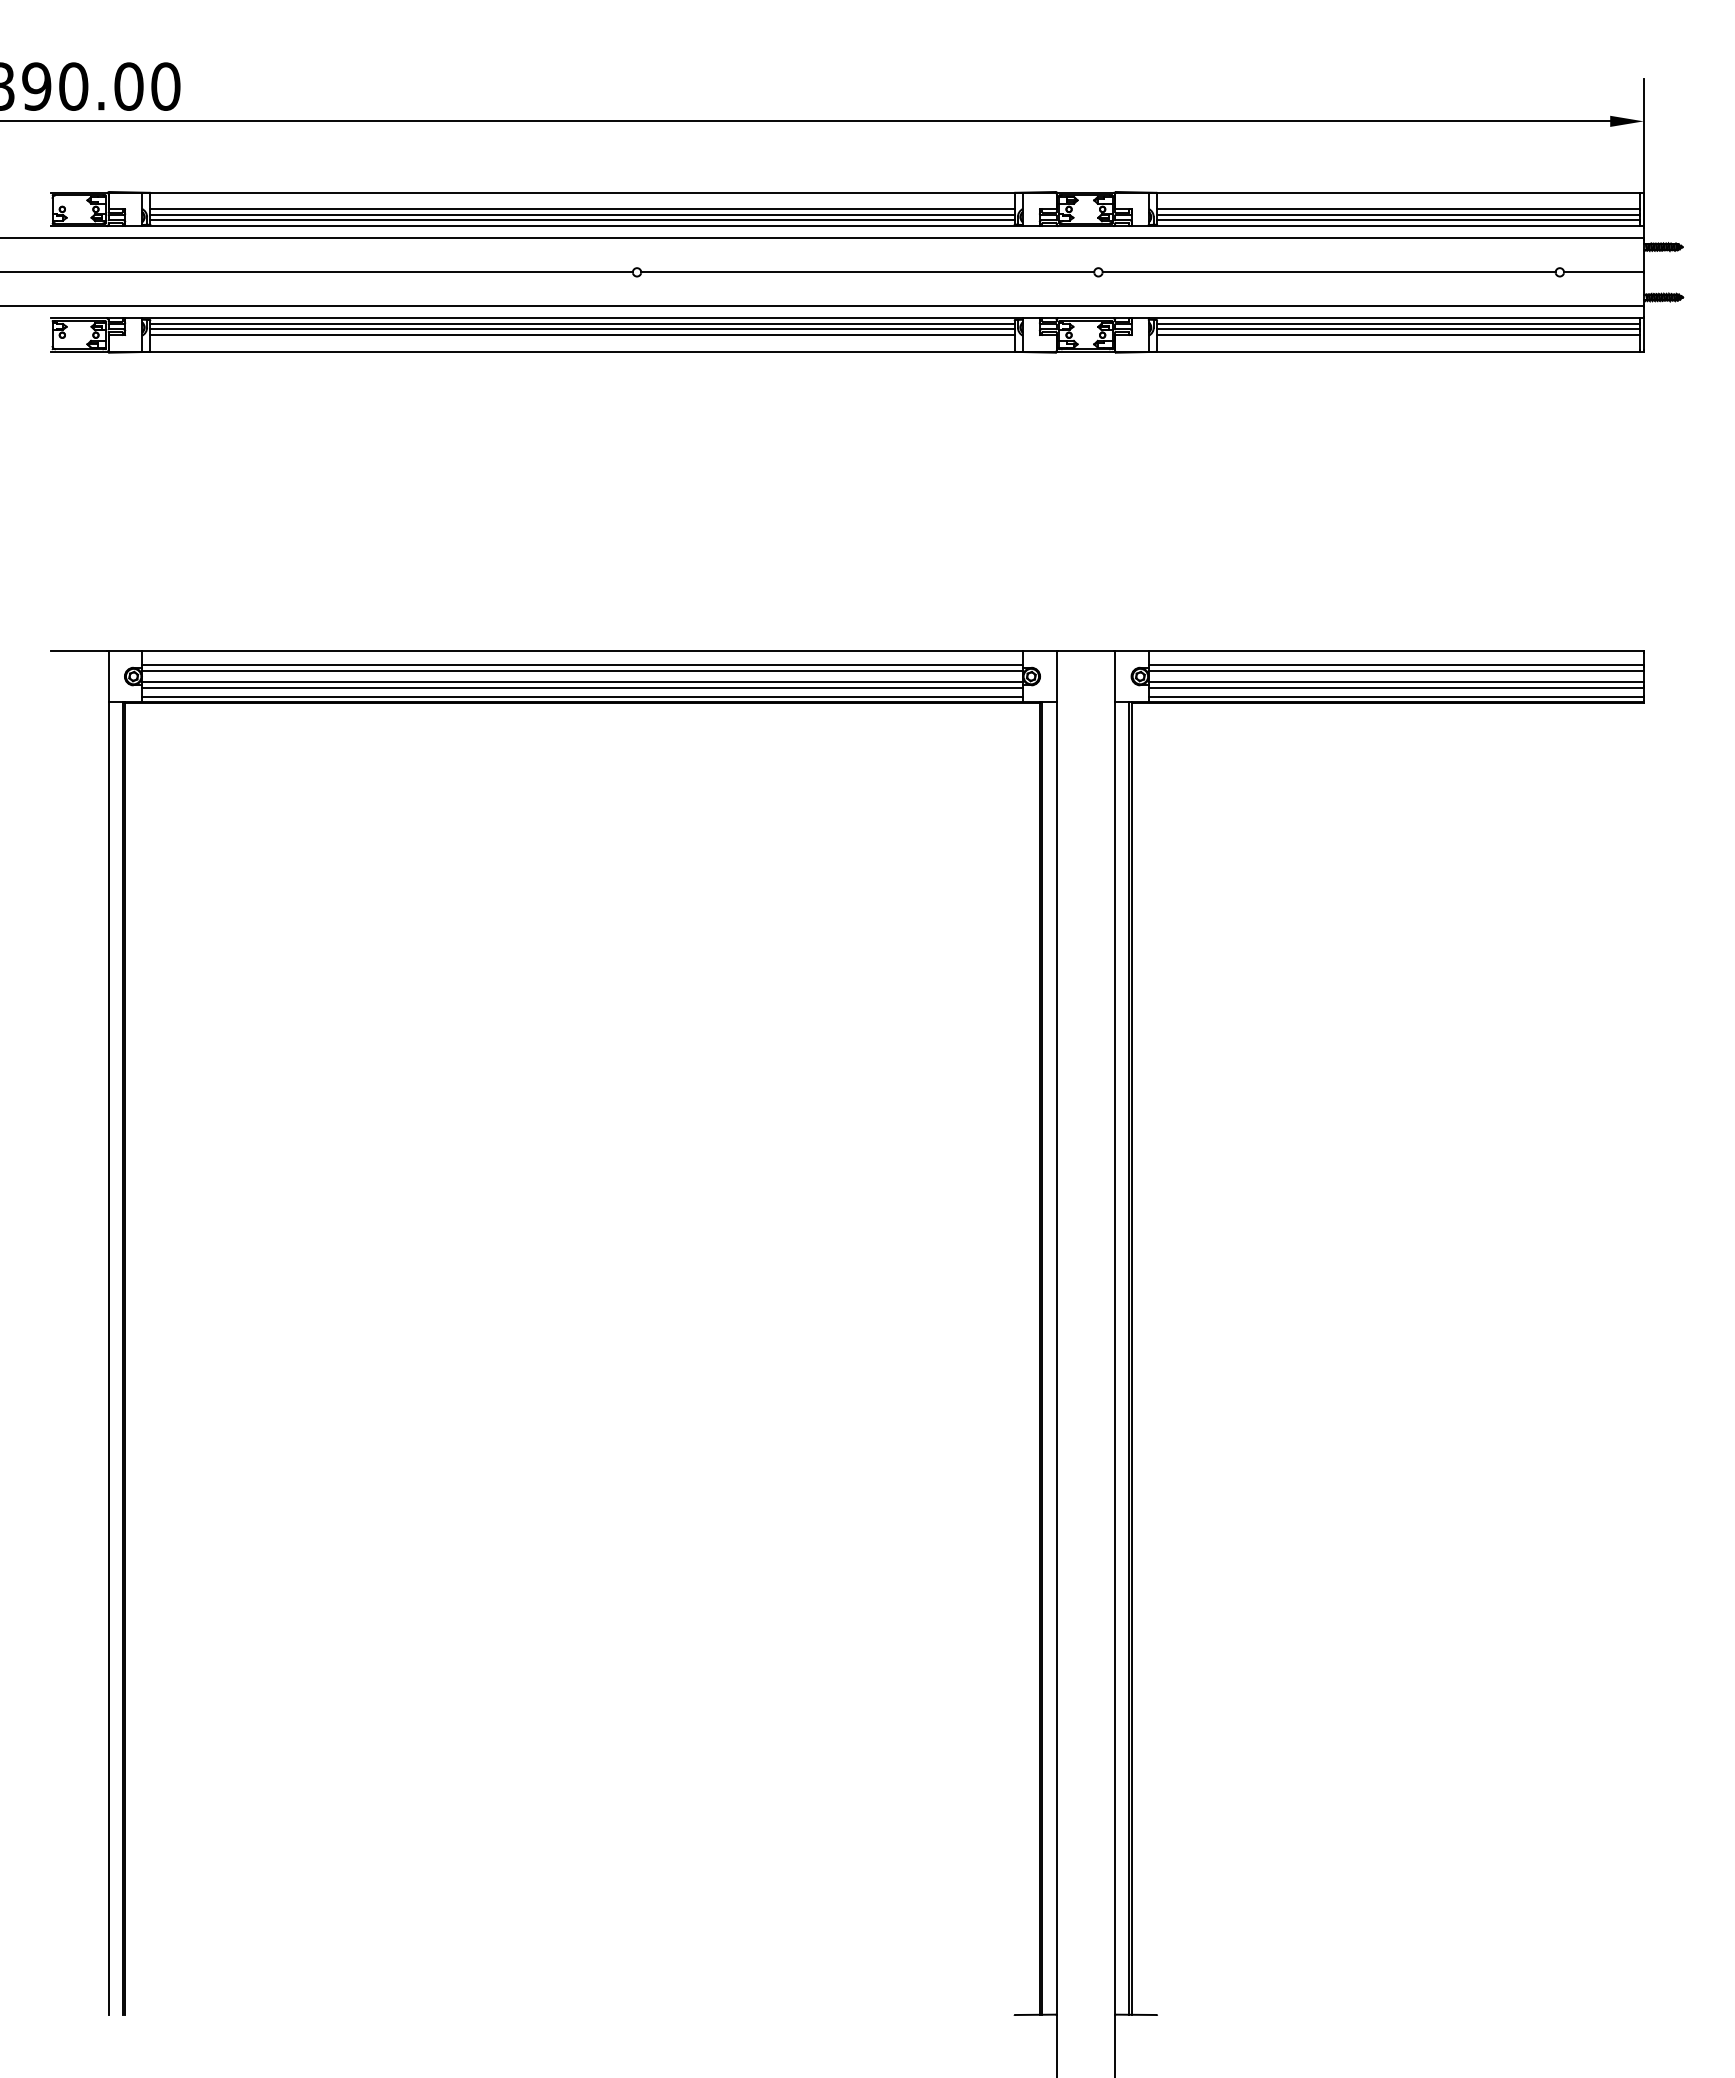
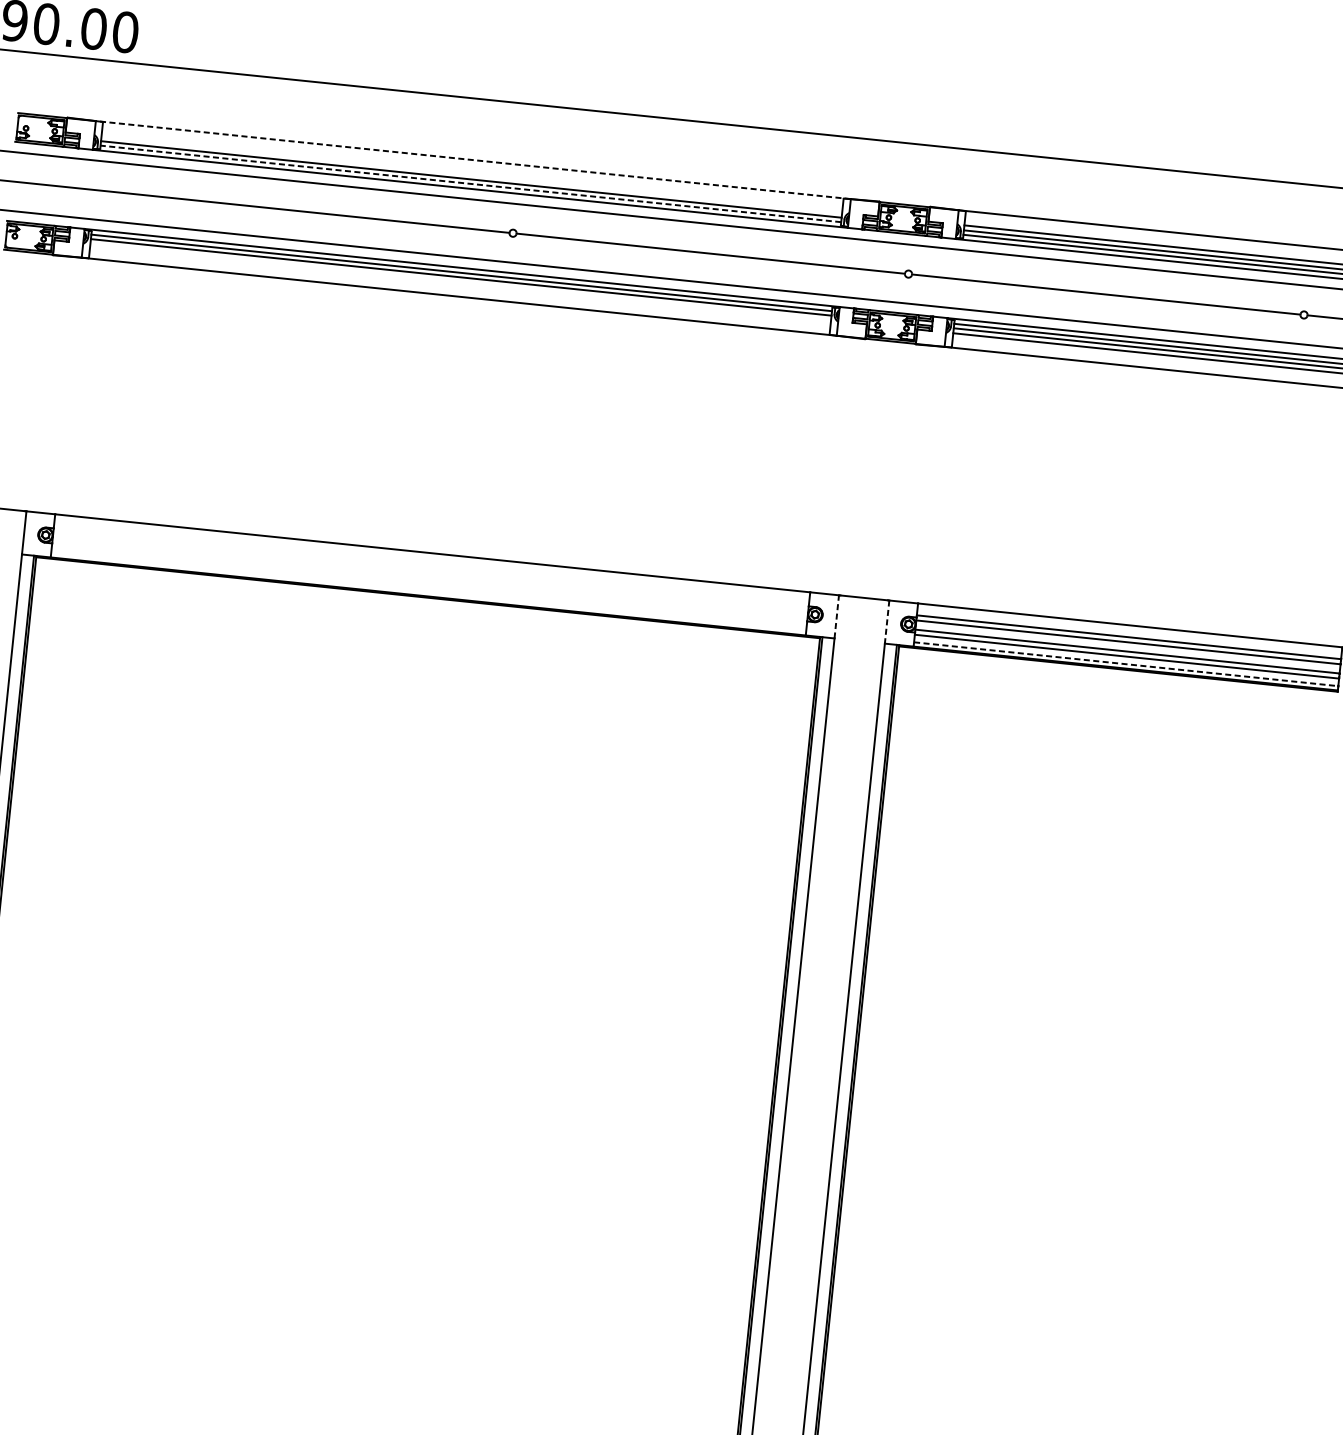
line: (582, 192) -> (473, 159), solid -> dashed
line: (582, 209) -> (471, 174), removed
line: (582, 220) -> (470, 183), solid -> dashed
line: (582, 335) -> (460, 282), removed
line: (582, 665) -> (431, 565), removed
line: (582, 671) -> (430, 570), removed
line: (1056, 676) -> (836, 616), solid -> dashed
line: (1115, 677) -> (887, 622), solid -> dashed
line: (582, 681) -> (430, 579), removed
line: (582, 687) -> (429, 584), removed
line: (582, 696) -> (428, 591), removed
line: (1396, 696) -> (1126, 664), solid -> dashed

